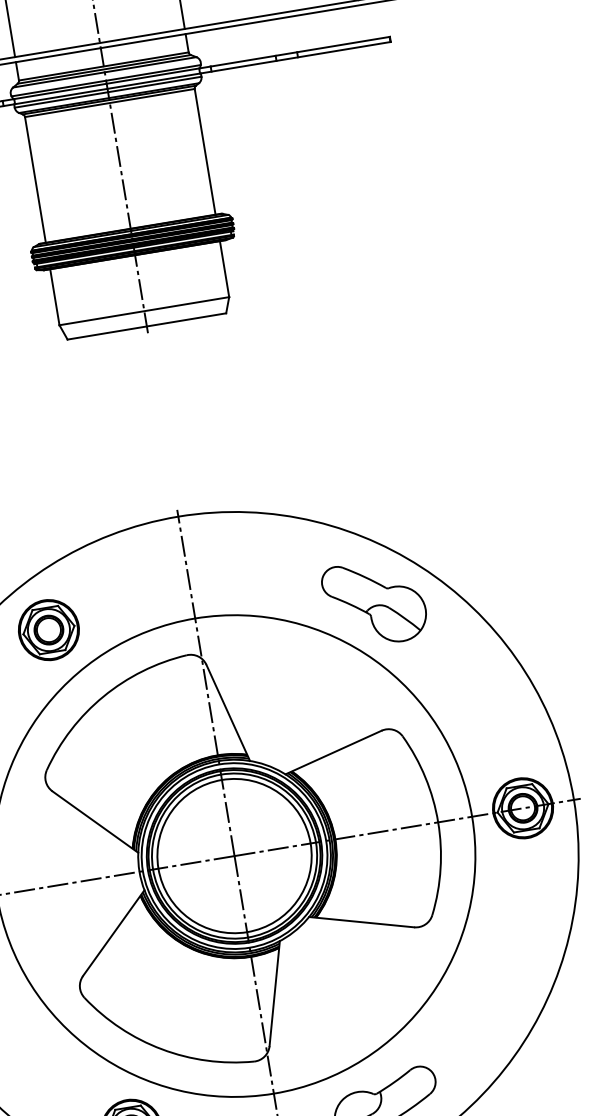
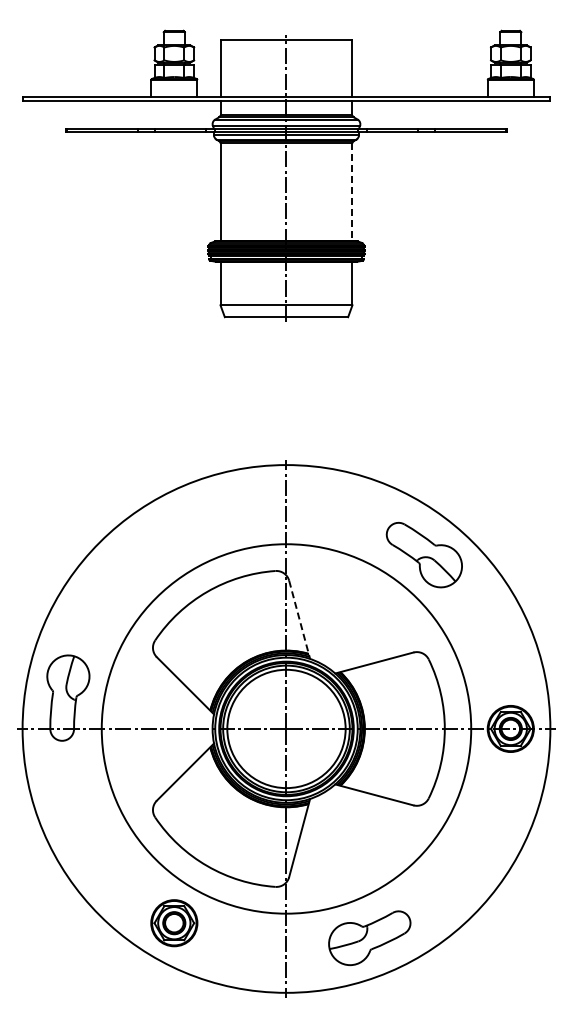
line: (205, 152) -> (352, 192), solid -> dashed
part: (49, 629) -> (174, 534), removed
line: (228, 713) -> (299, 620), solid -> dashed

